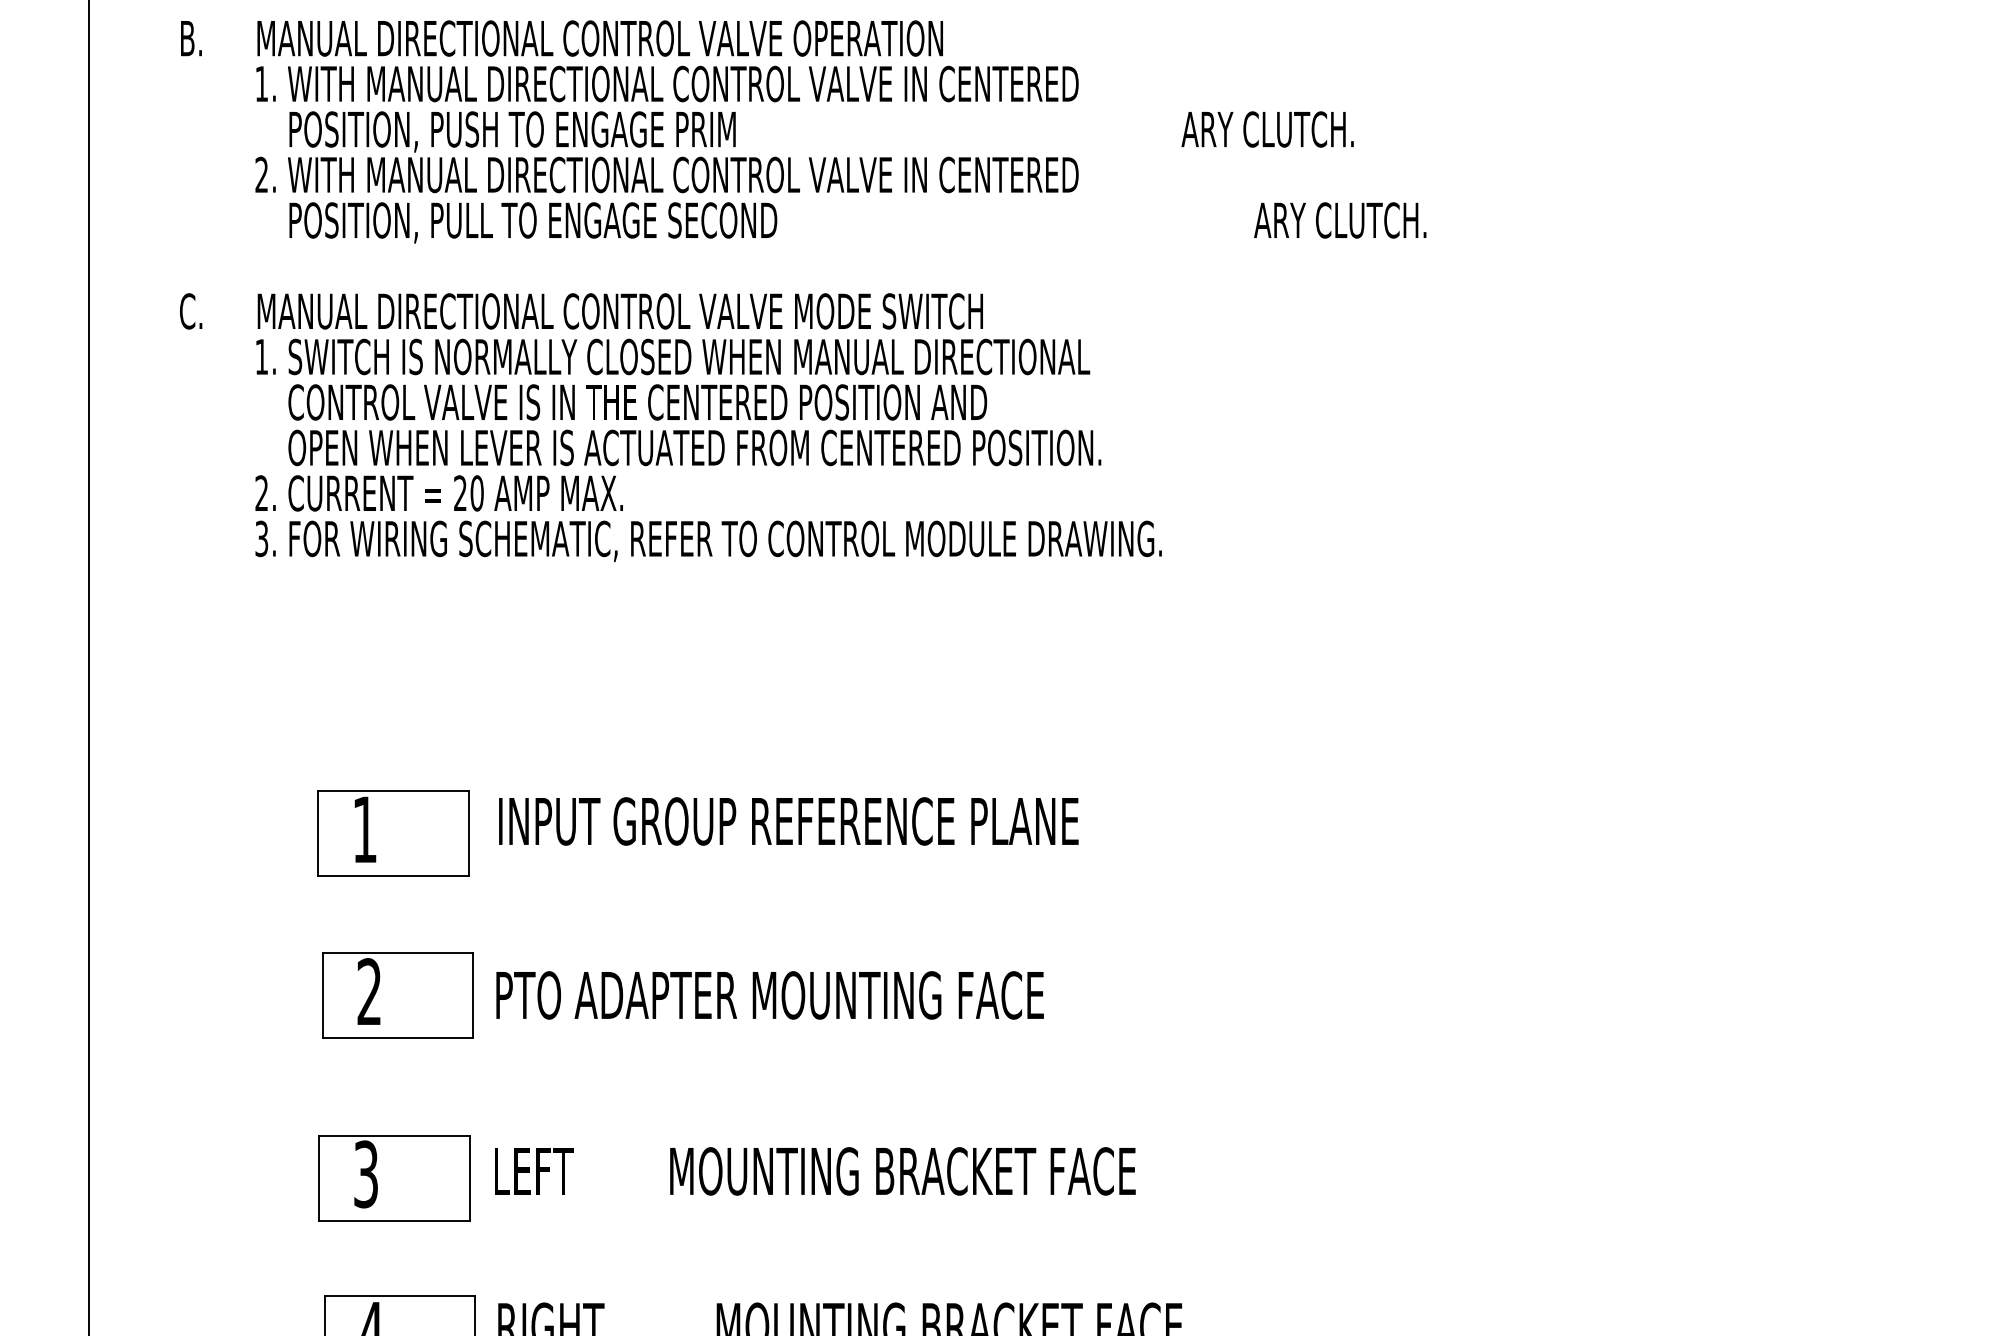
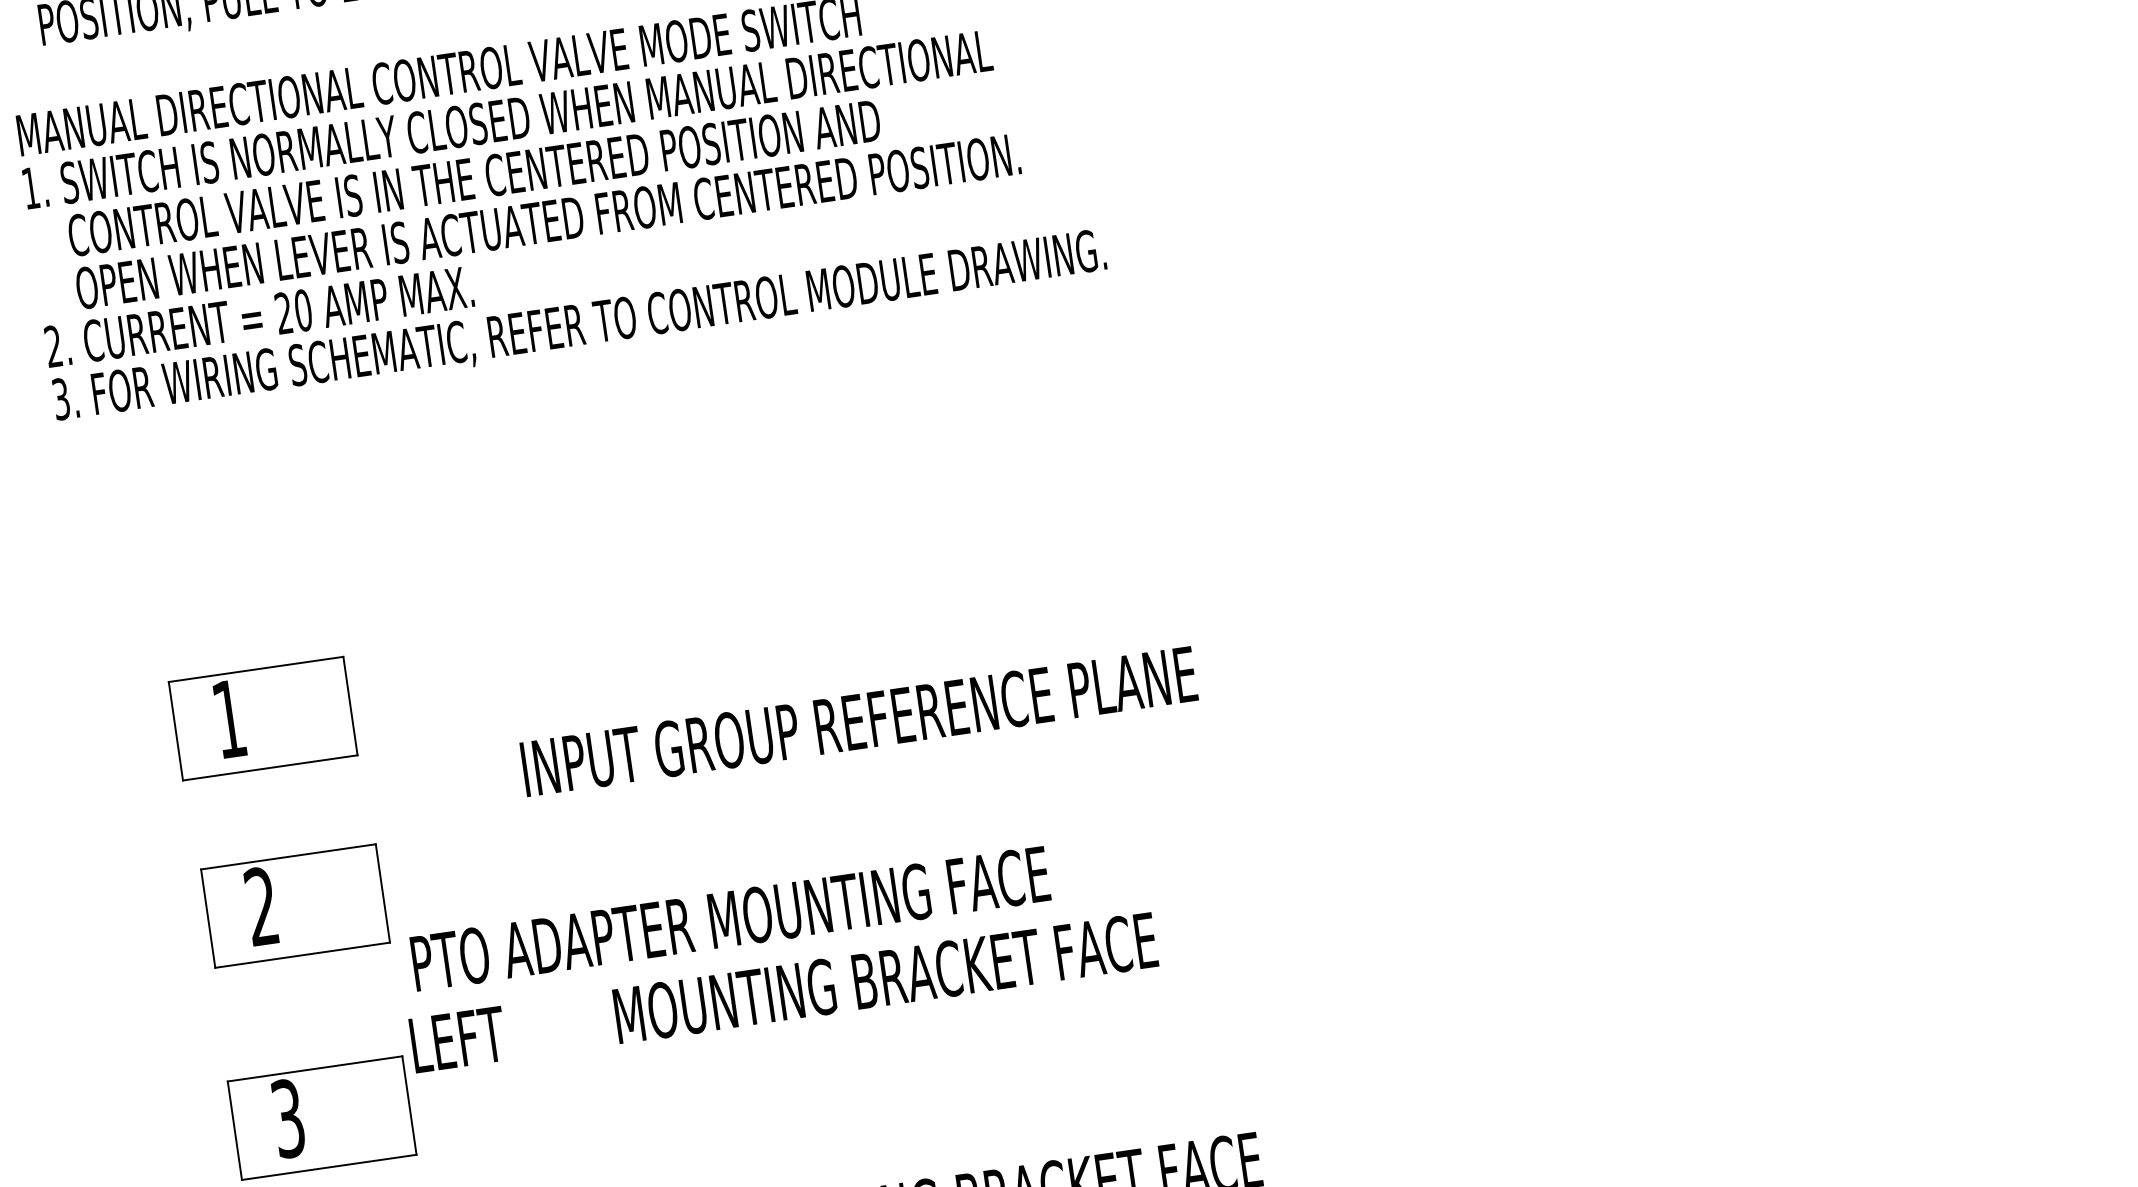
text: (788, 821) -> (858, 721), moved
text: (769, 995) -> (729, 919), moved
text: (815, 1171) -> (784, 992), moved

